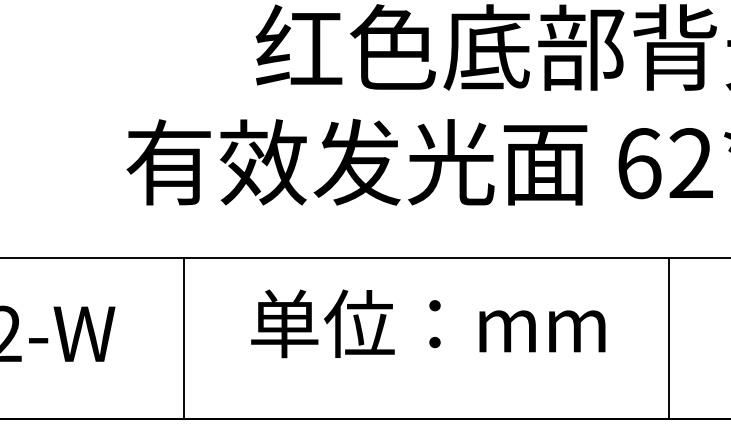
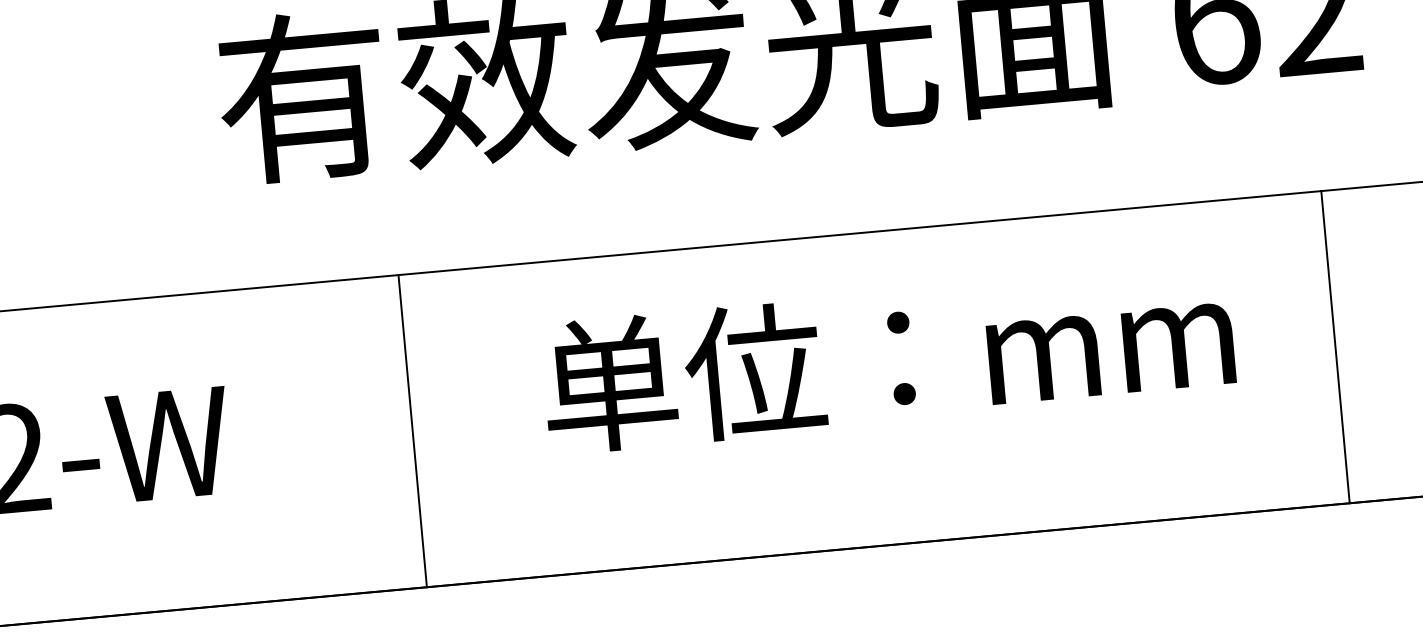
text: (428, 323) -> (888, 358), moved
line: (183, 338) -> (412, 431), moved
line: (669, 338) -> (1335, 346), moved

